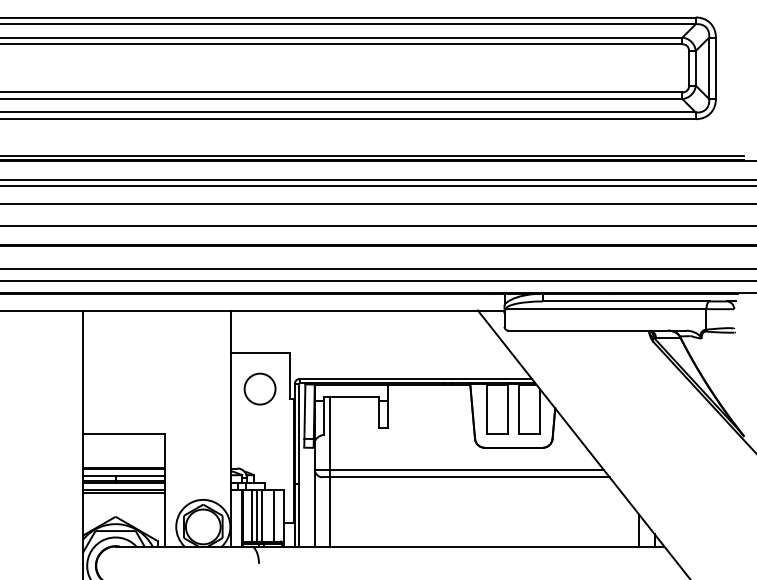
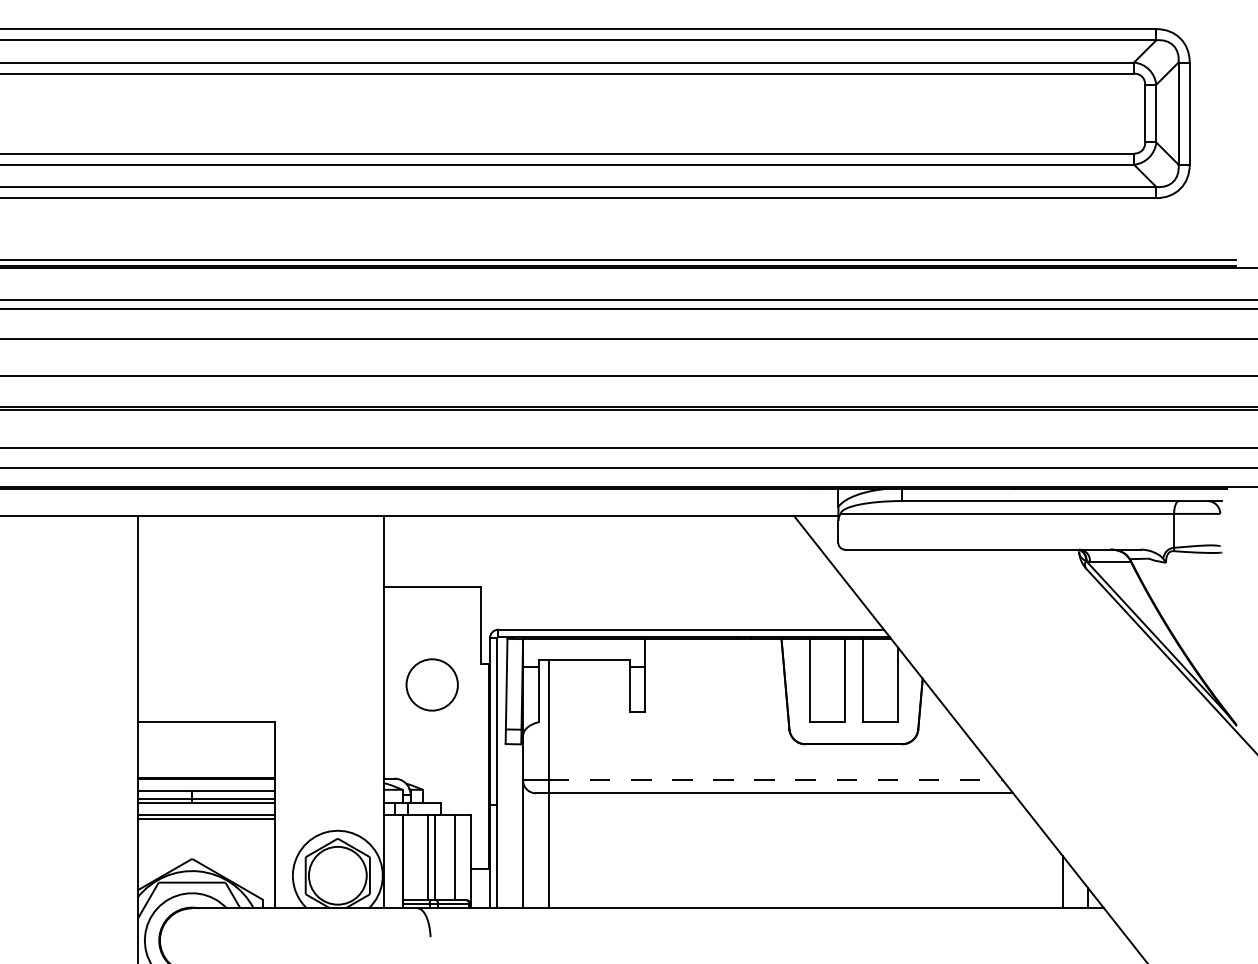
circle: (259, 388) -> (431, 683), moved
line: (466, 469) -> (775, 780), solid -> dashed
line: (252, 515) -> (419, 856), removed

